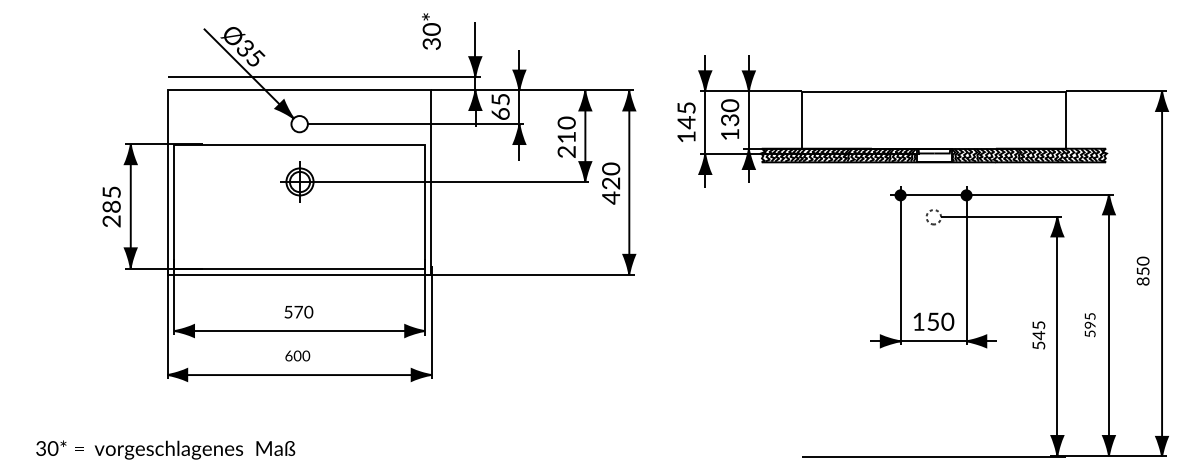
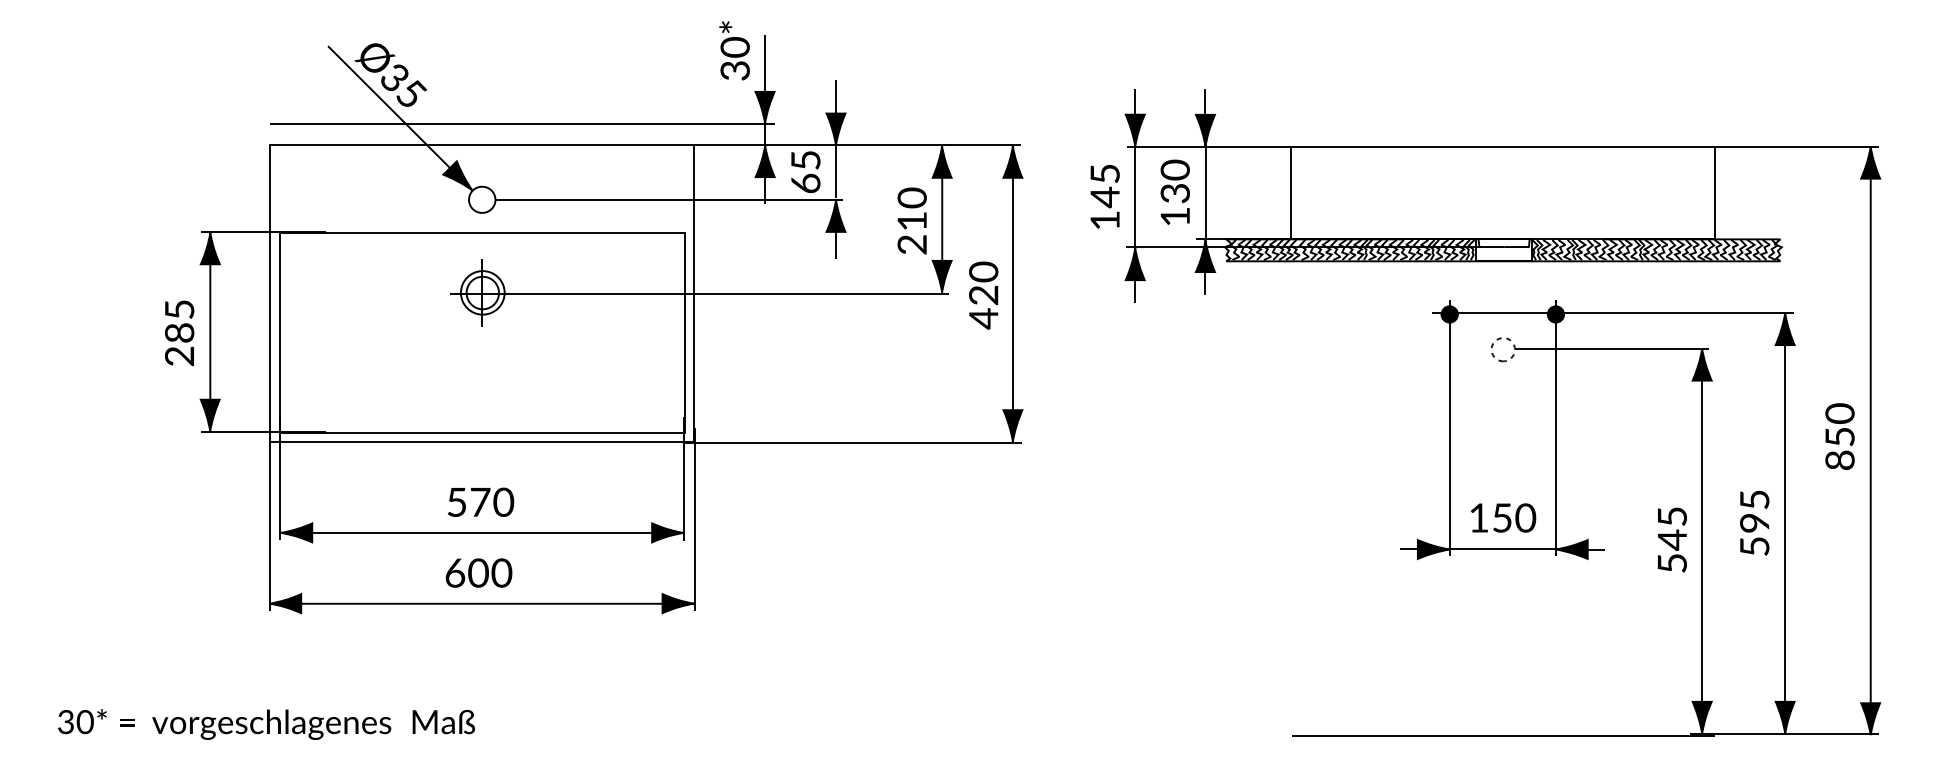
part: (431, 31) -> (734, 50), moved
part: (1143, 270) -> (1840, 435), size x1.43
part: (298, 312) -> (480, 503), size x1.43
part: (1090, 325) -> (1755, 523), size x1.67
part: (1038, 335) -> (1671, 540), size x1.43
part: (297, 355) -> (478, 572), size x1.67

